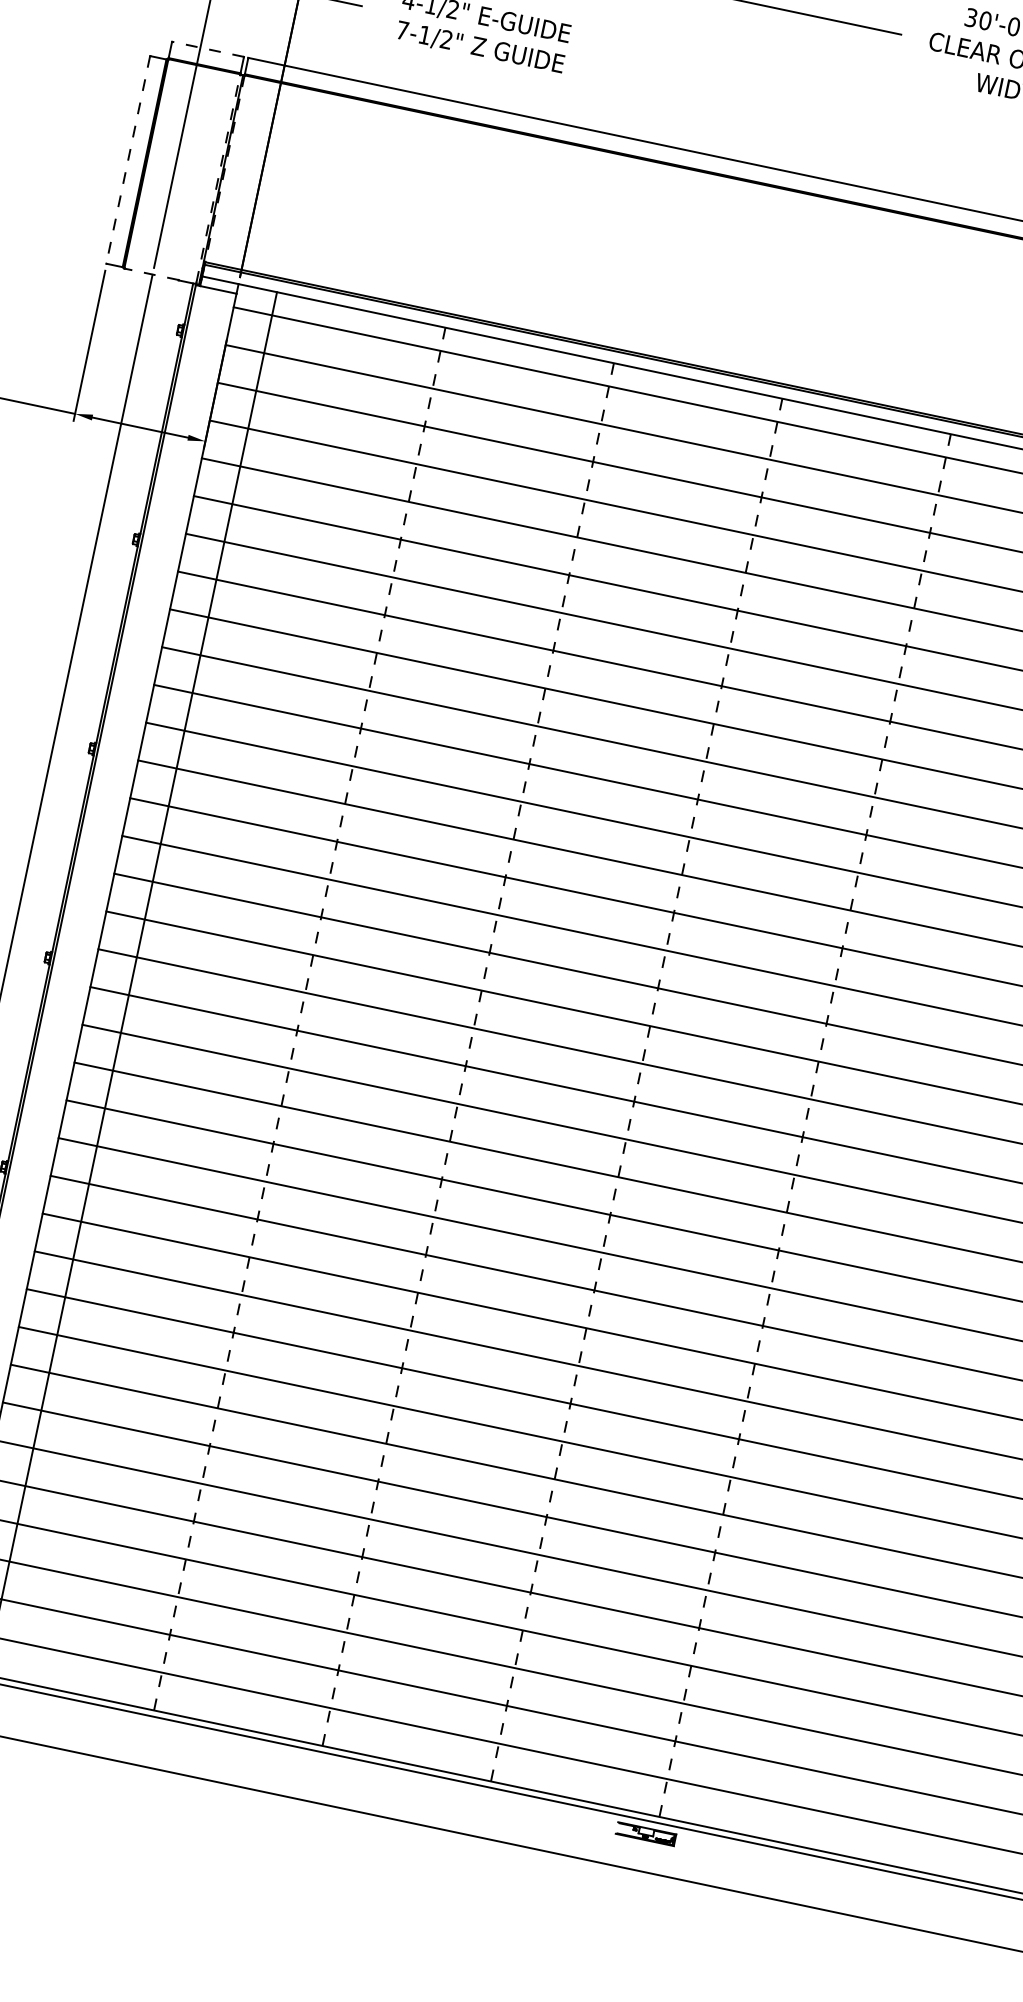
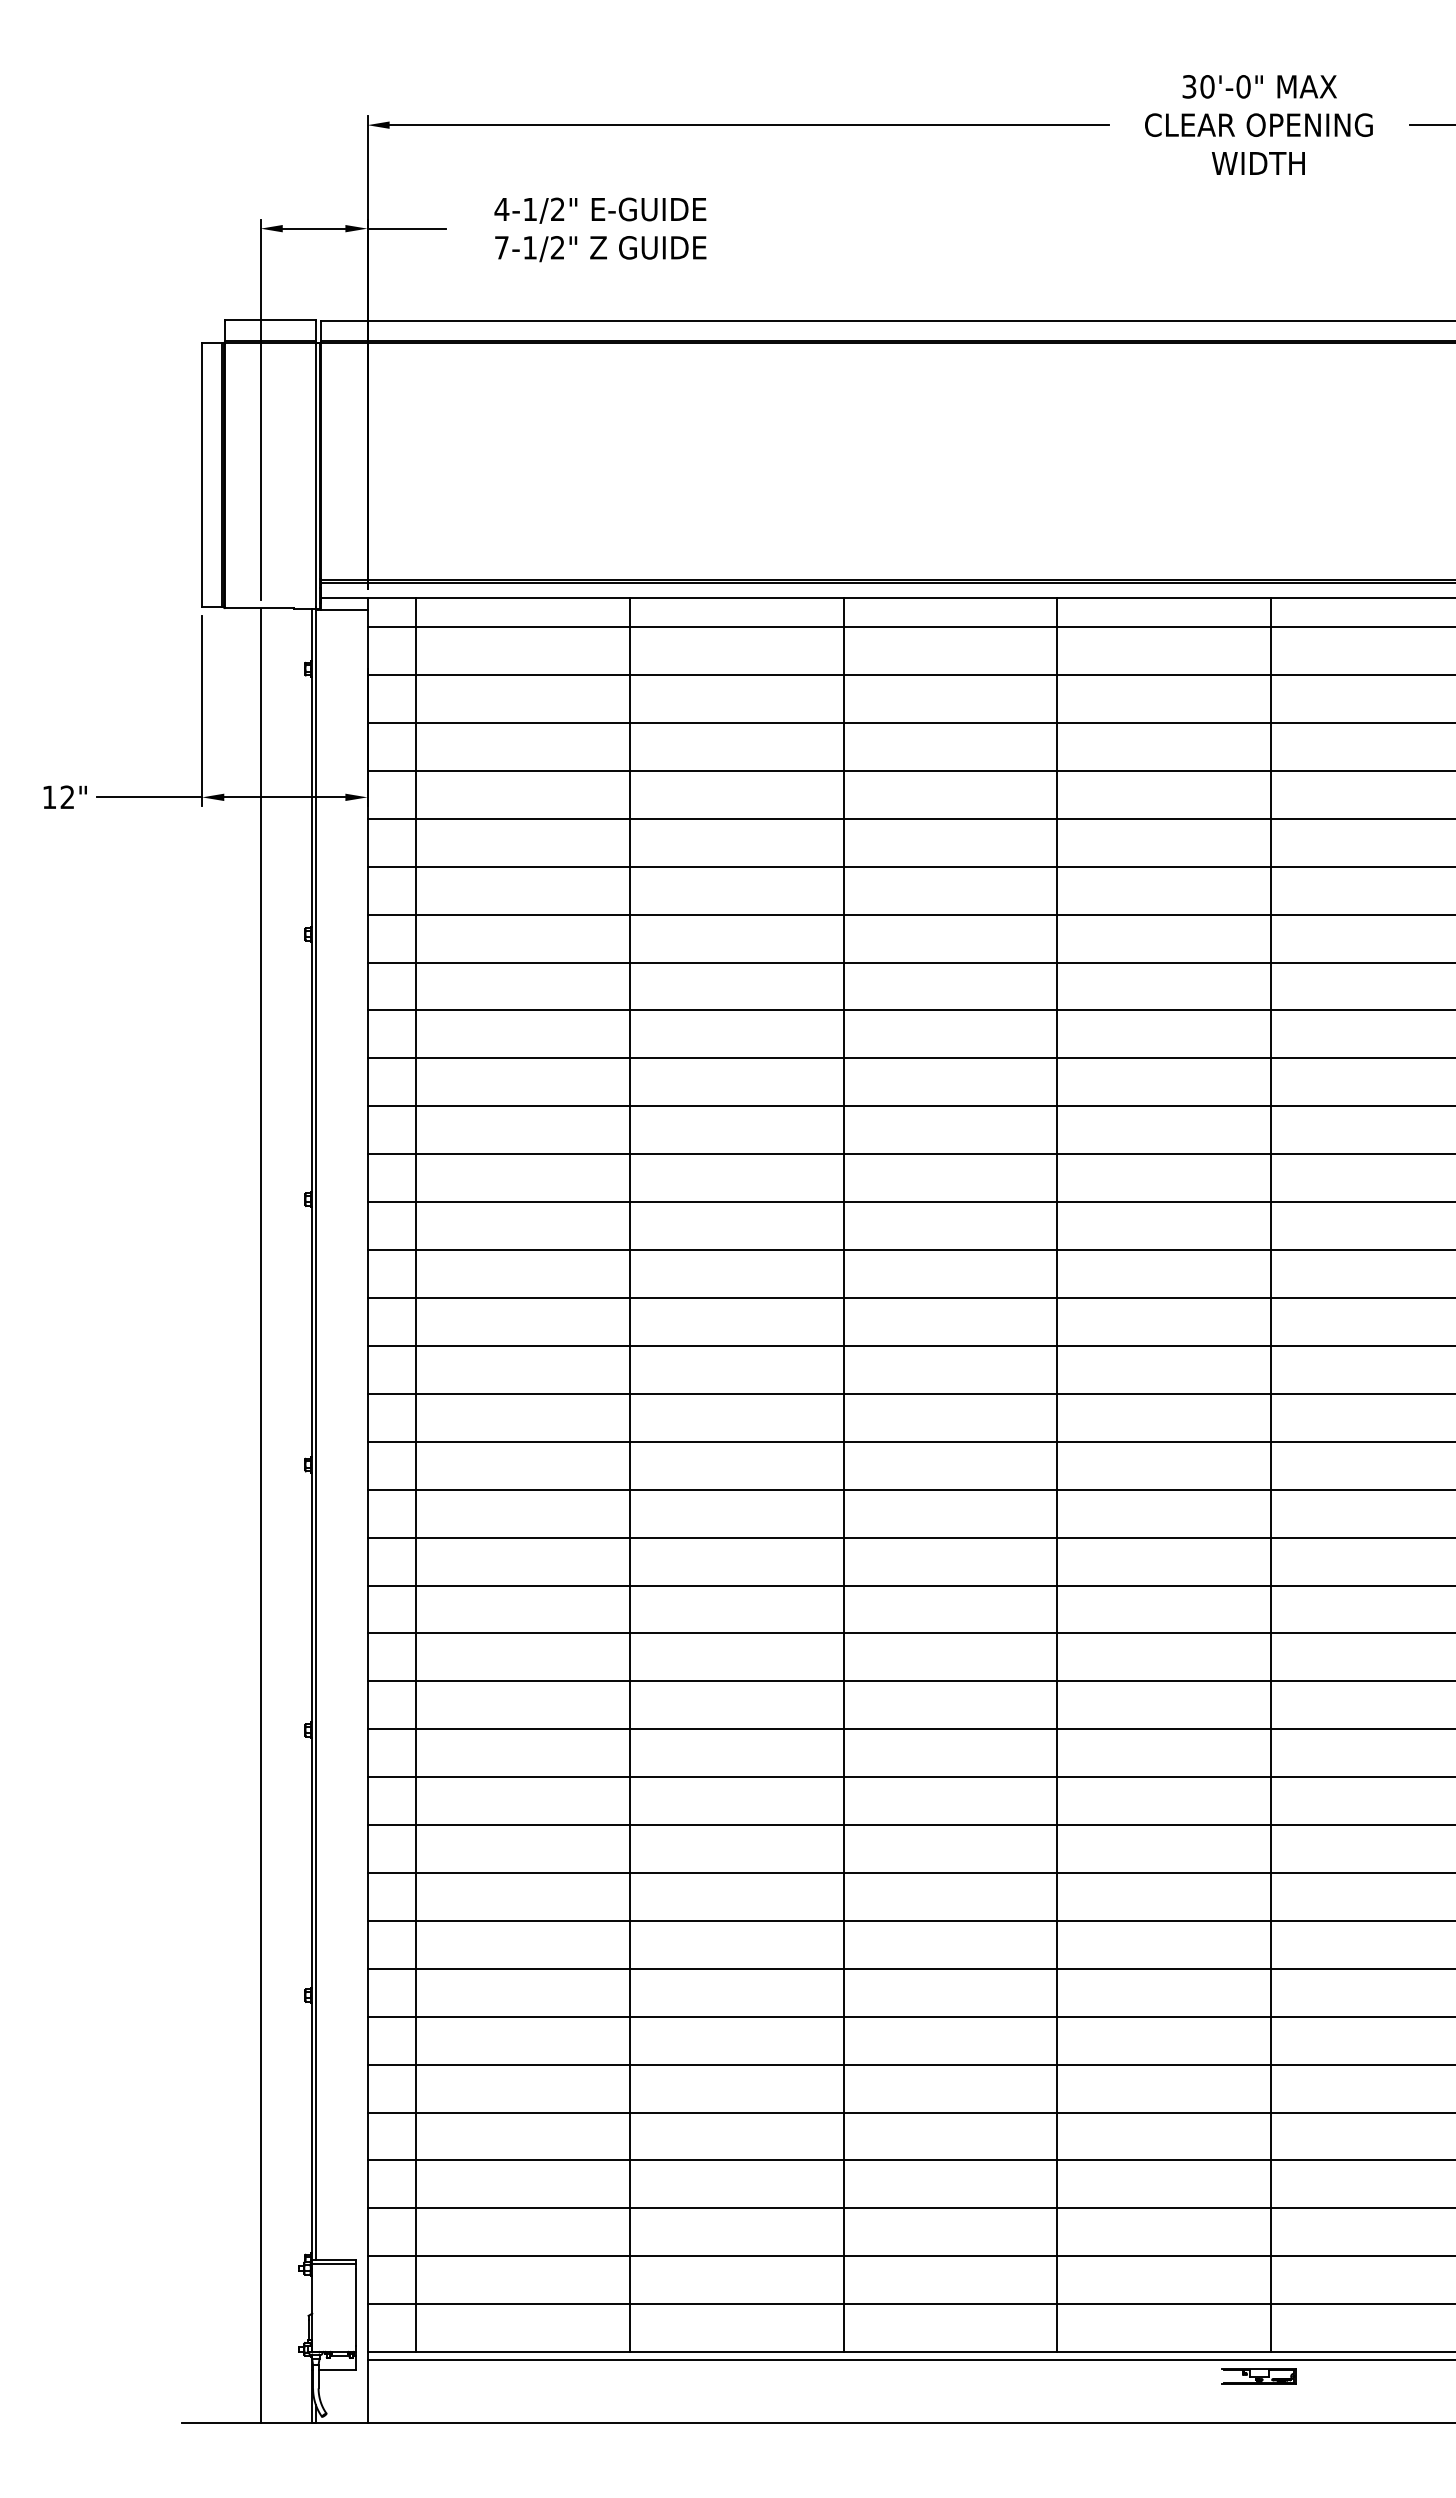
line: (208, 49) -> (270, 320), dashed -> solid
line: (128, 160) -> (201, 475), dashed -> solid
line: (224, 168) -> (321, 461), dashed -> solid
line: (217, 179) -> (315, 475), dashed -> solid
line: (151, 274) -> (259, 608), dashed -> solid
line: (300, 1019) -> (630, 1475), dashed -> solid
line: (467, 1054) -> (843, 1475), dashed -> solid
line: (636, 1090) -> (1057, 1475), dashed -> solid
line: (805, 1126) -> (1271, 1475), dashed -> solid

